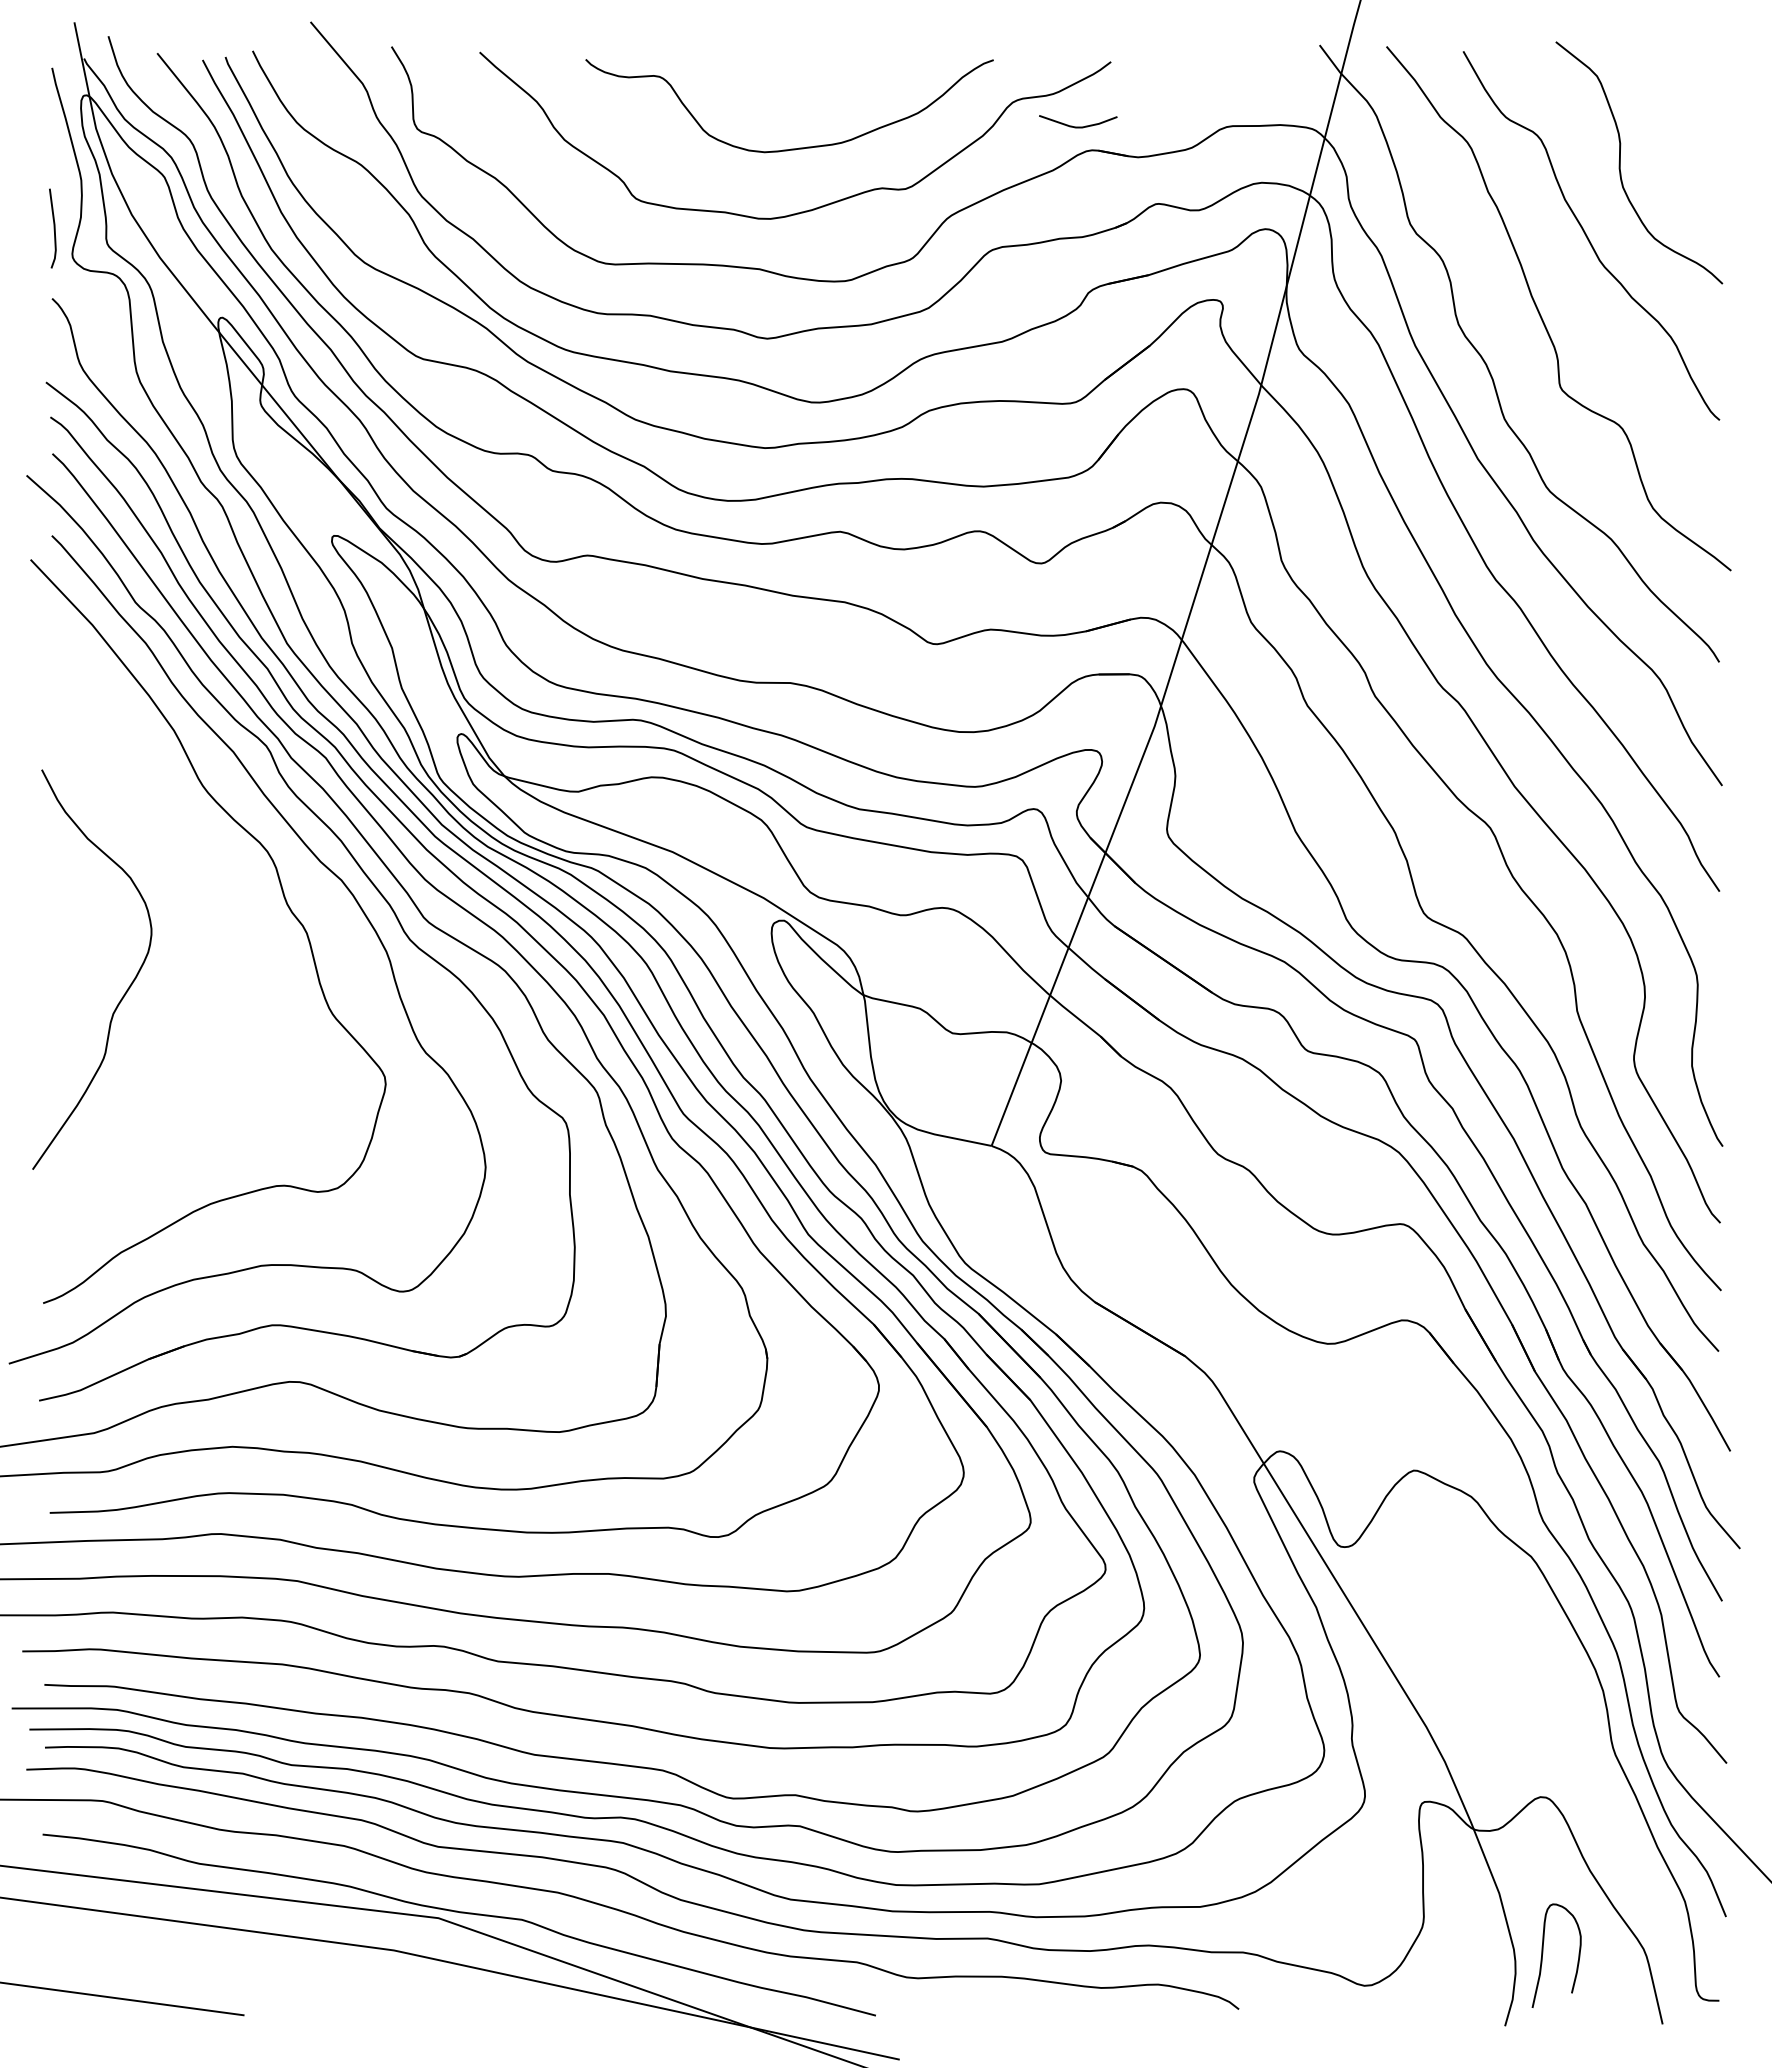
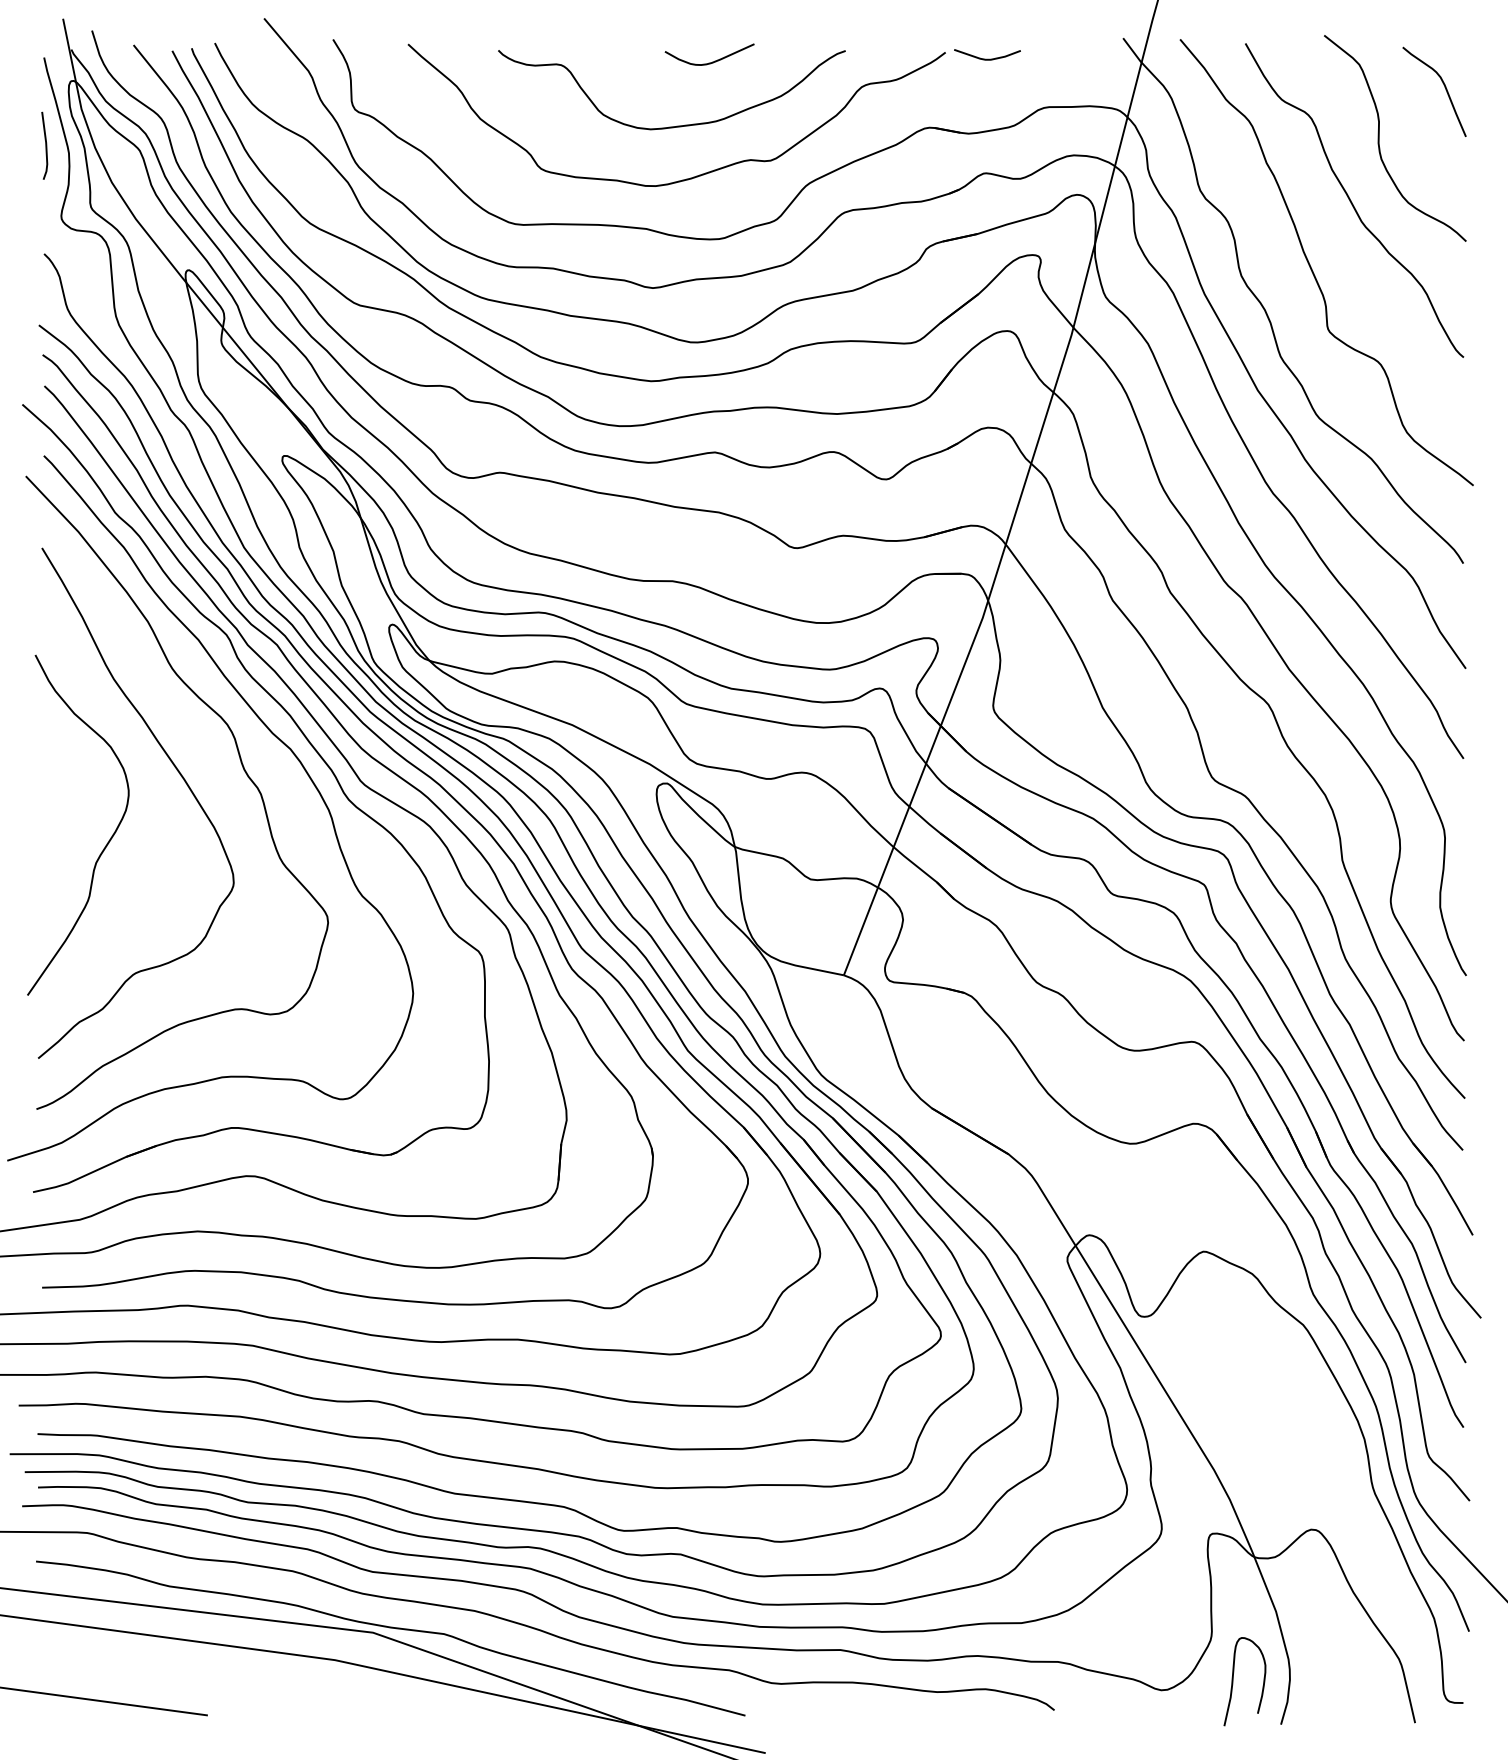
curve: (837, 72) -> (712, 61), added
curve: (1697, 103) -> (1444, 87), added
curve: (1078, 126) -> (987, 58), moved
line: (53, 228) -> (45, 145), moved
curve: (211, 910) -> (179, 774), added
curve: (1543, 1953) -> (1233, 1679), moved

